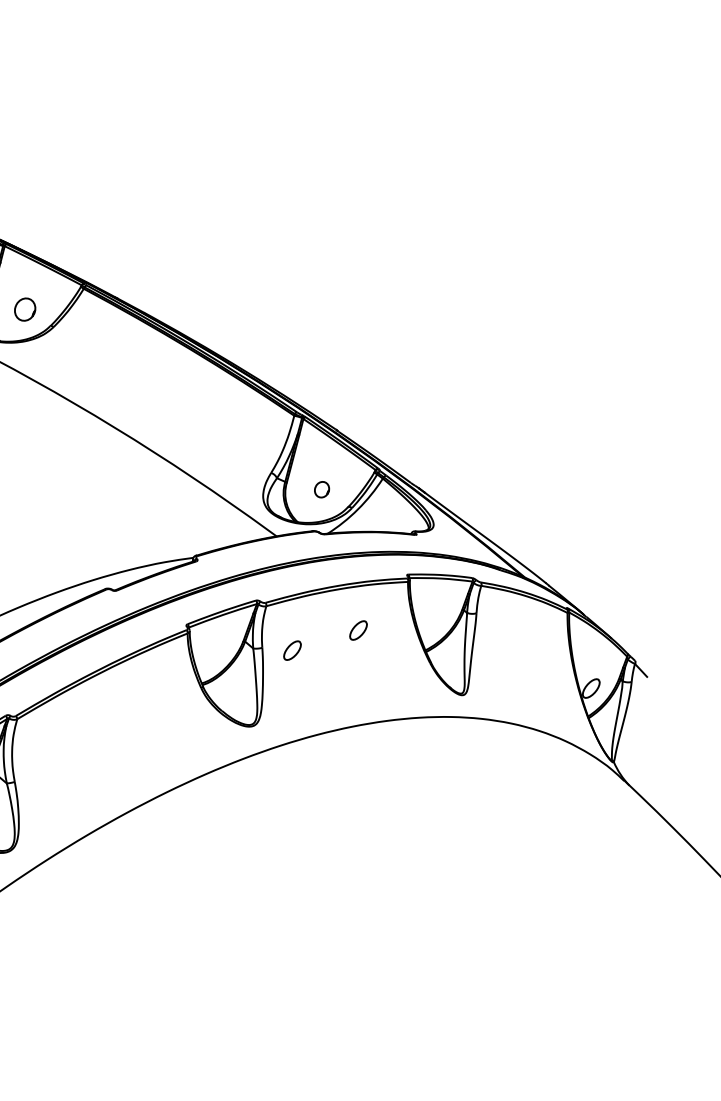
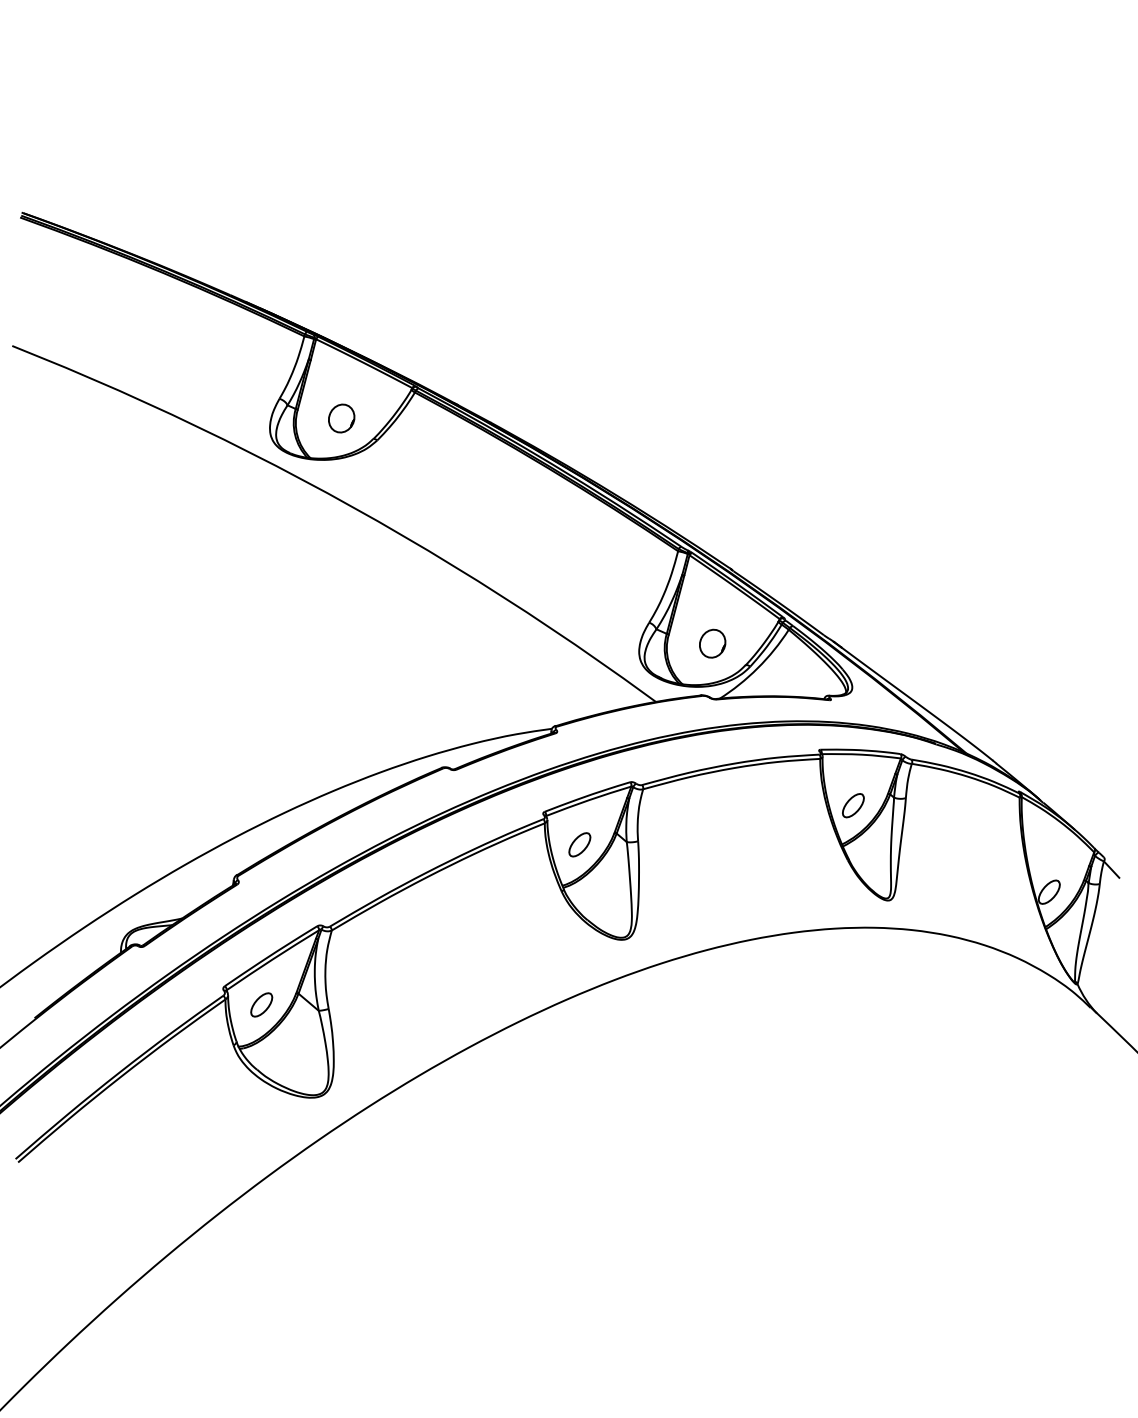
part: (321, 489) -> (712, 643), size x1.43
part: (358, 630) -> (853, 805), moved
part: (292, 650) -> (579, 844), moved

